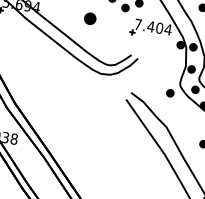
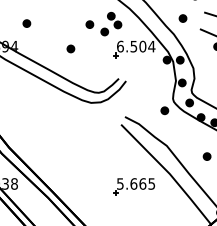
part: (89, 18) -> (70, 48), size x0.62
text: (144, 25) -> (127, 46), 7.404 -> 6.504
part: (128, 160) -> (133, 186), added

